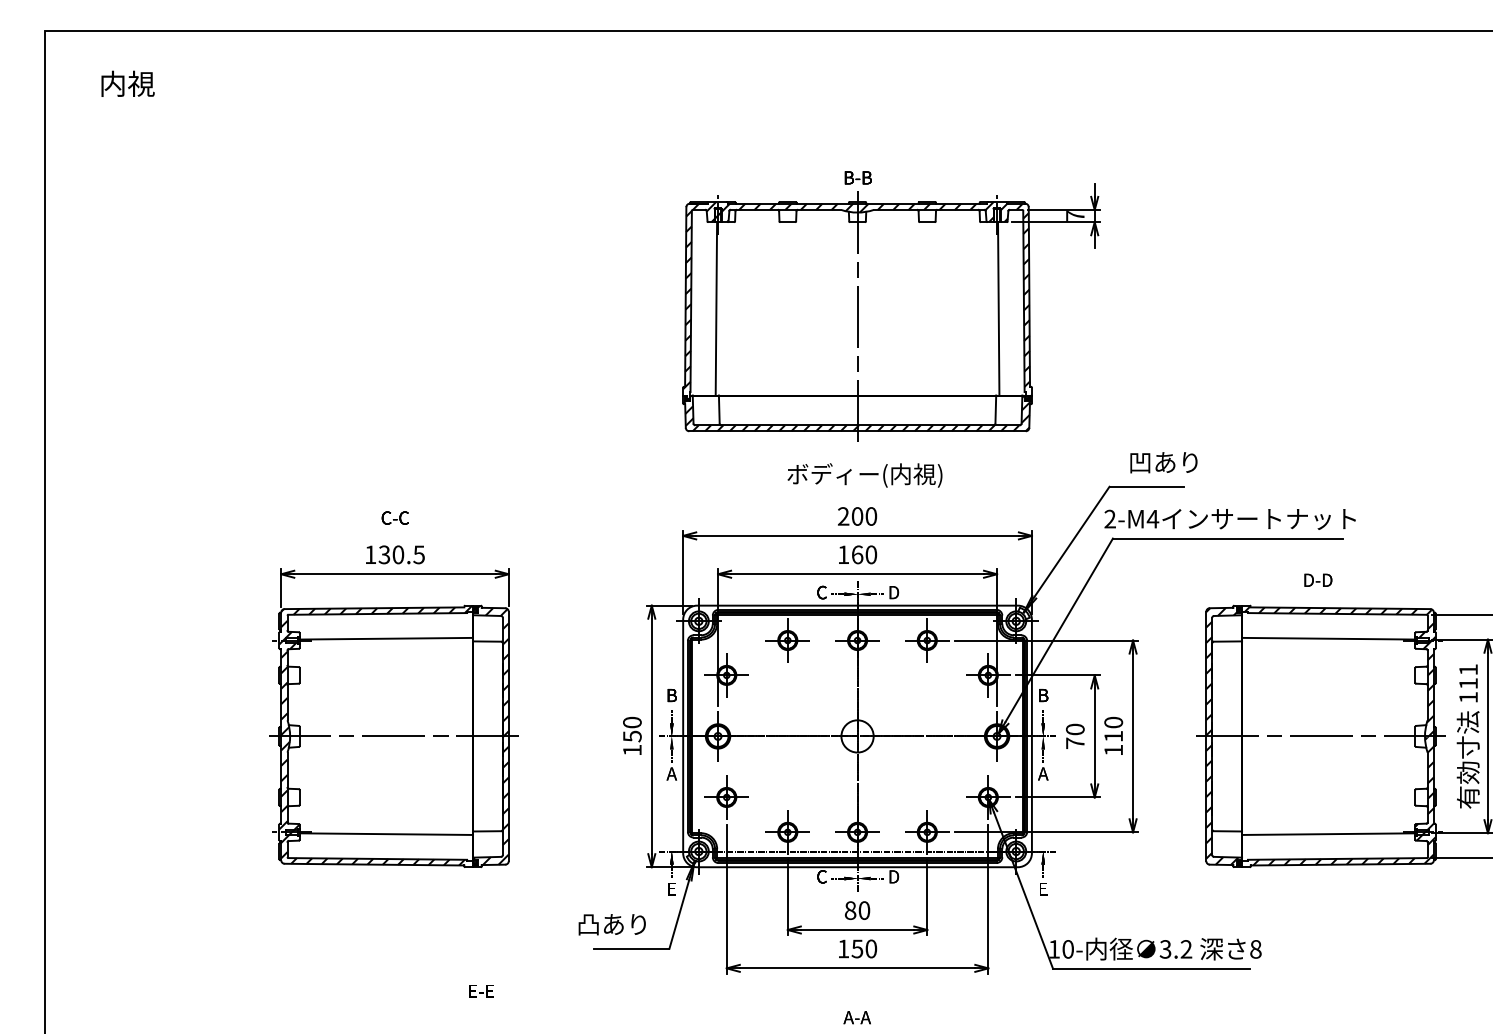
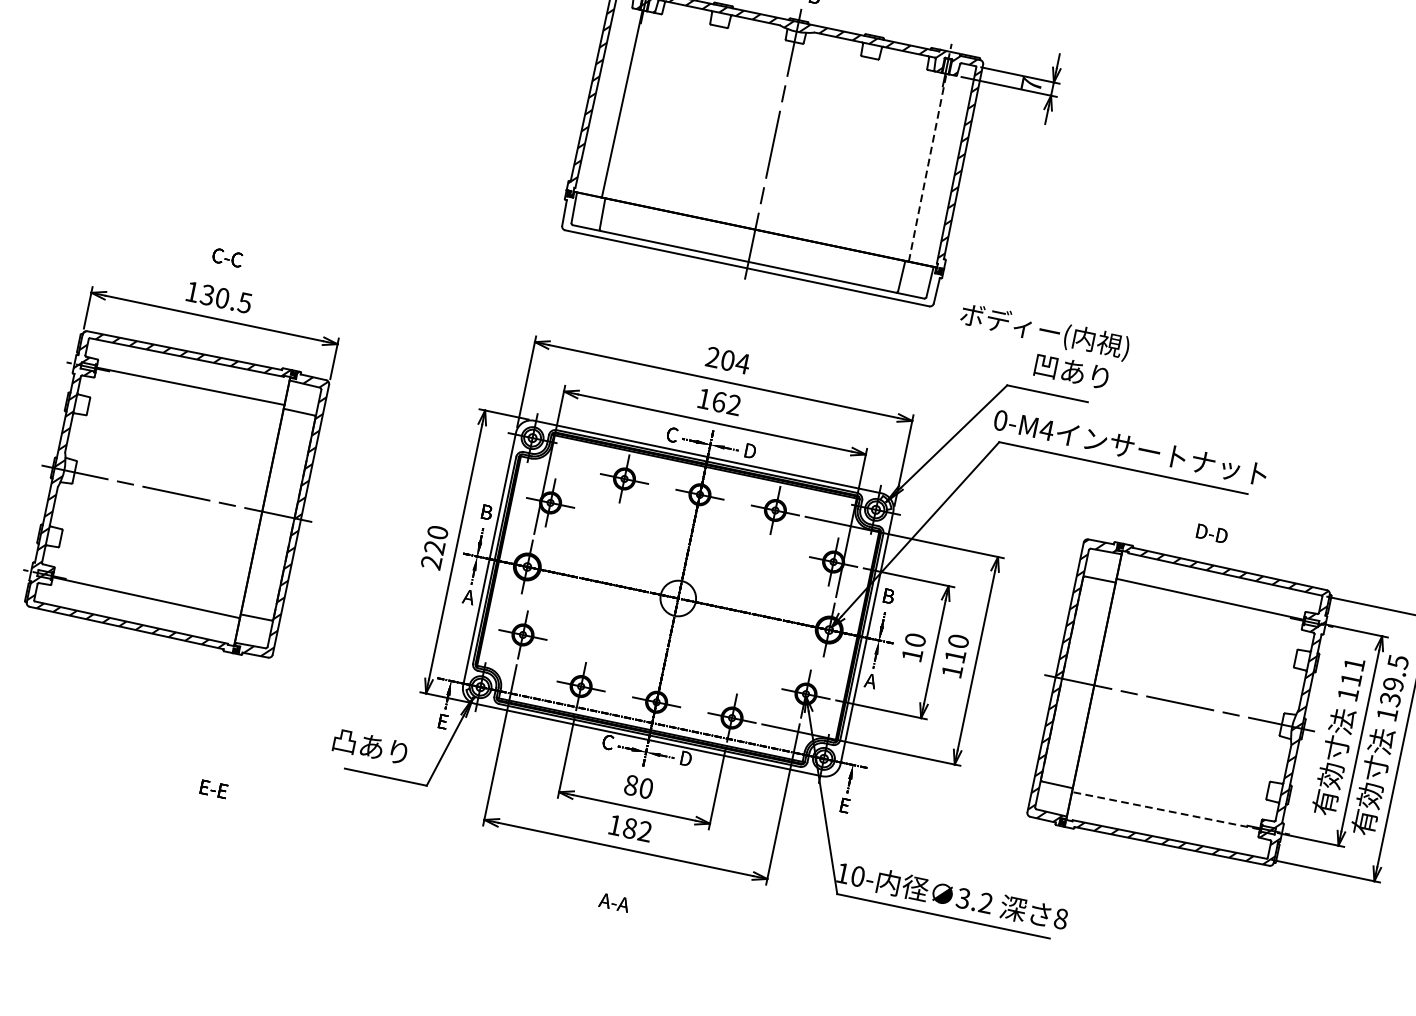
line: (998, 308) -> (927, 167), solid -> dashed
hatch: (857, 413) -> (751, 249), removed
text: (864, 475) -> (1044, 331), moved
text: (871, 516) -> (743, 363), 200 -> 204
text: (1109, 518) -> (1000, 419), 2-M4 -> 0-M4
text: (871, 554) -> (734, 404), 160 -> 162
text: (1075, 742) -> (912, 654), 70 -> 10
text: (632, 743) -> (433, 555), 150 -> 220
line: (1328, 834) -> (1165, 811), solid -> dashed
text: (864, 948) -> (637, 829), 150 -> 182

